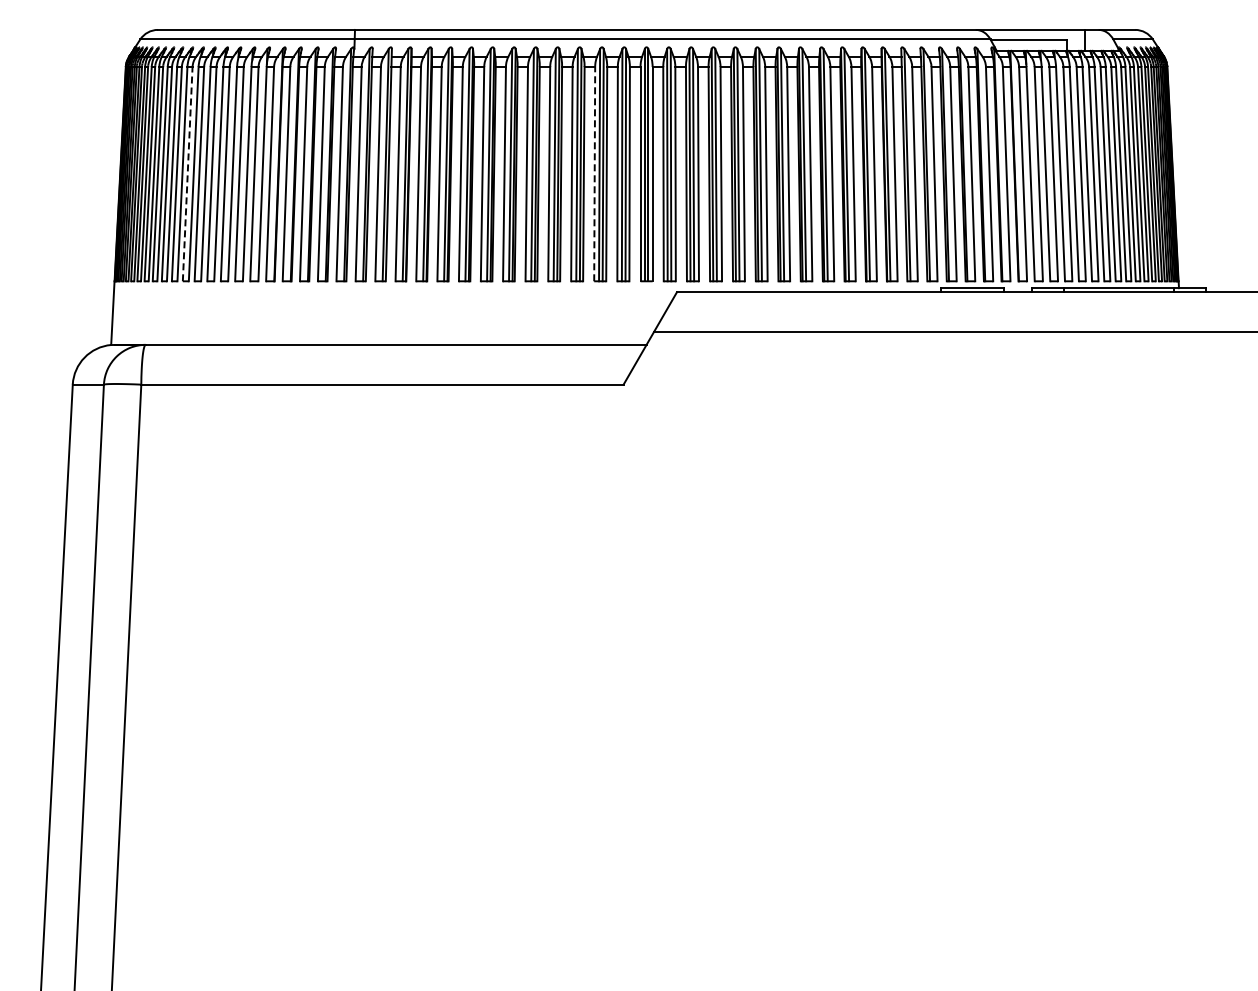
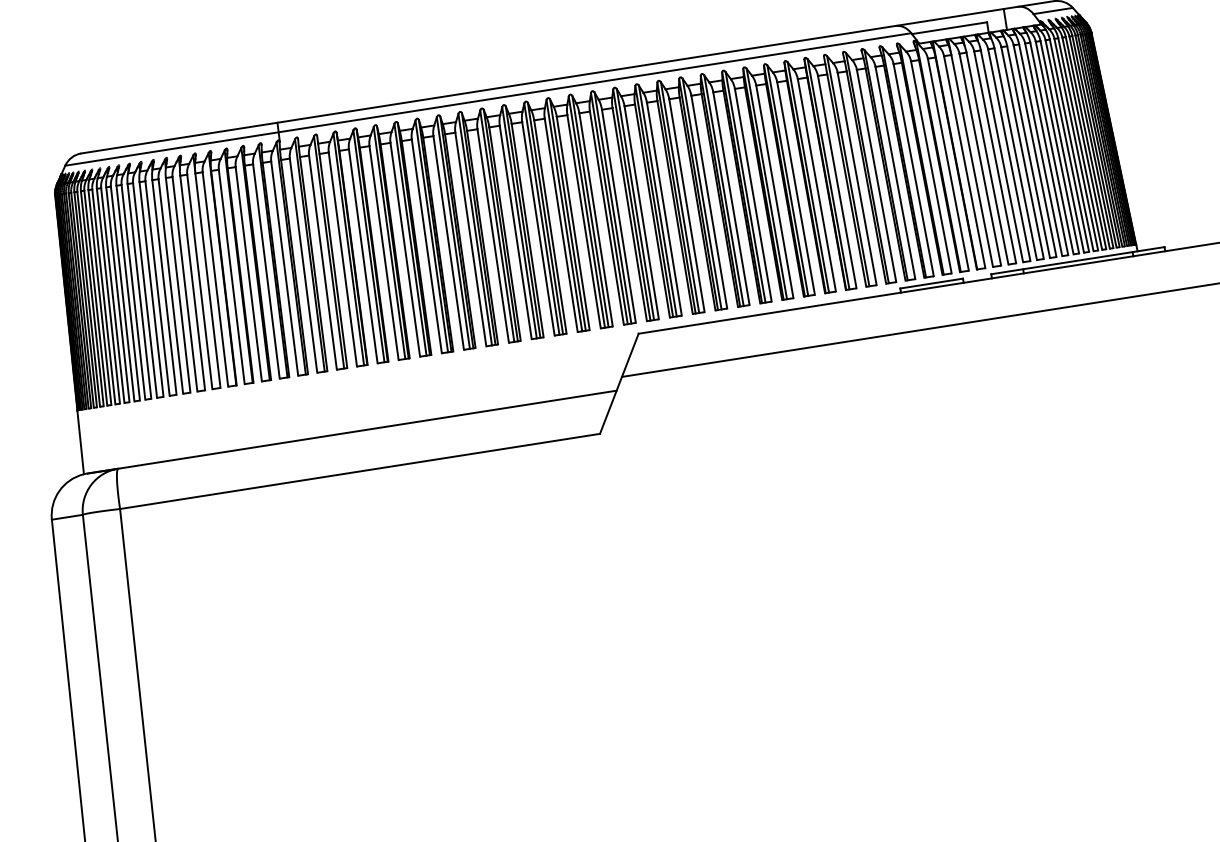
line: (187, 173) -> (133, 291), dashed -> solid
line: (594, 173) -> (538, 228), dashed -> solid

